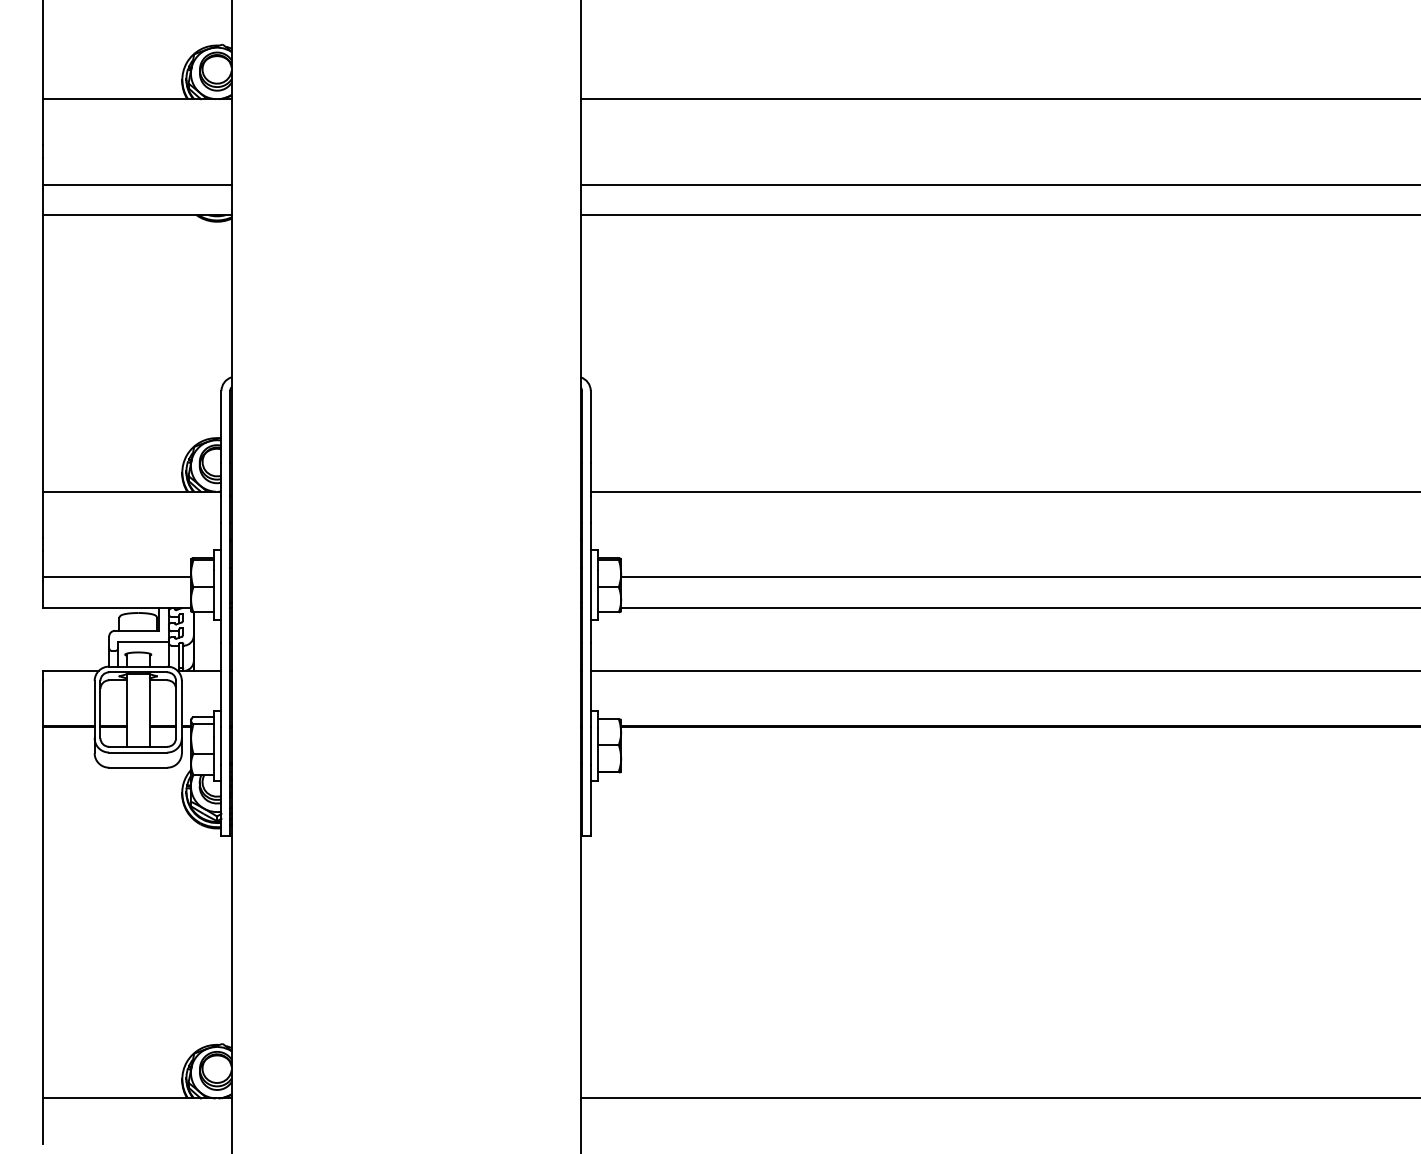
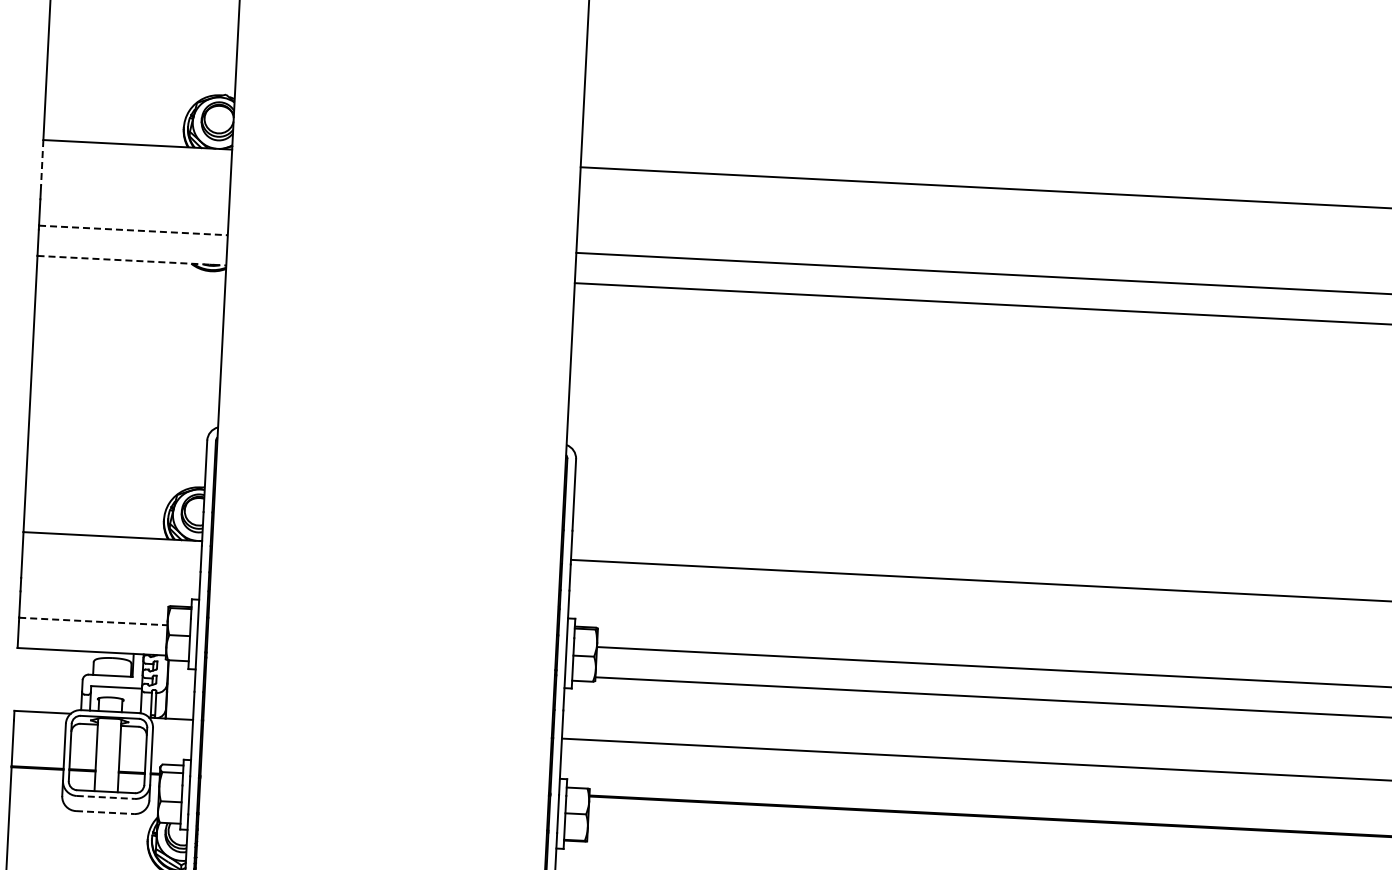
line: (42, 122) -> (42, 163), solid -> dashed
line: (137, 184) -> (133, 230), solid -> dashed
line: (137, 215) -> (132, 261), solid -> dashed
line: (117, 577) -> (93, 621), solid -> dashed
line: (138, 752) -> (106, 797), solid -> dashed
line: (138, 767) -> (105, 812), solid -> dashed

